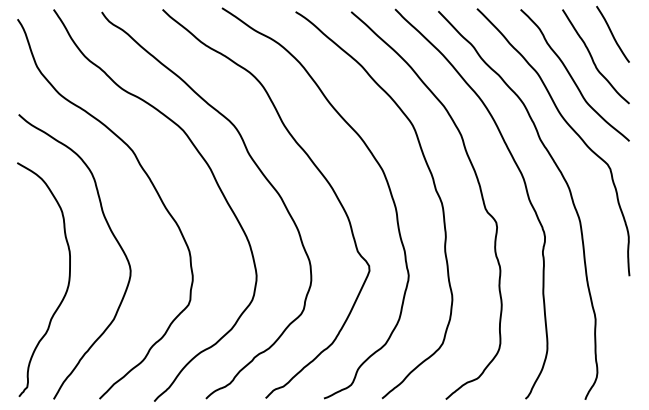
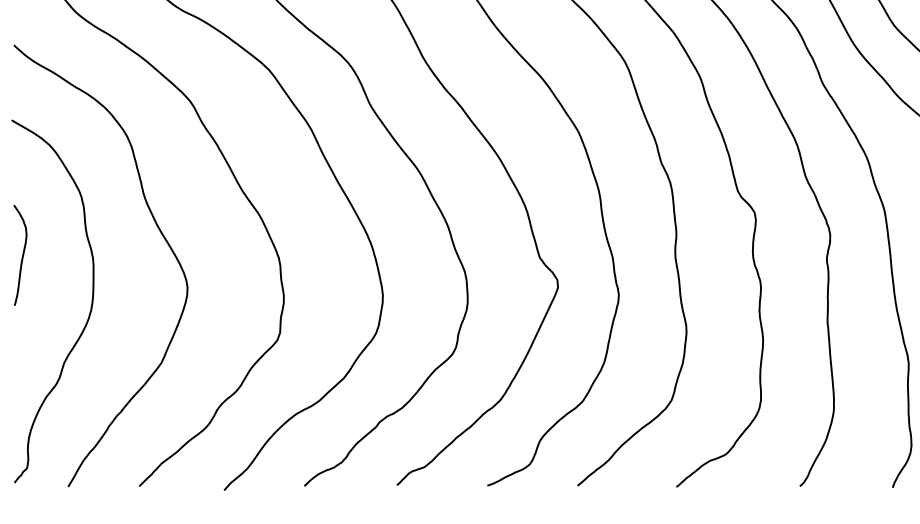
curve: (23, 249) -> (21, 254), added

